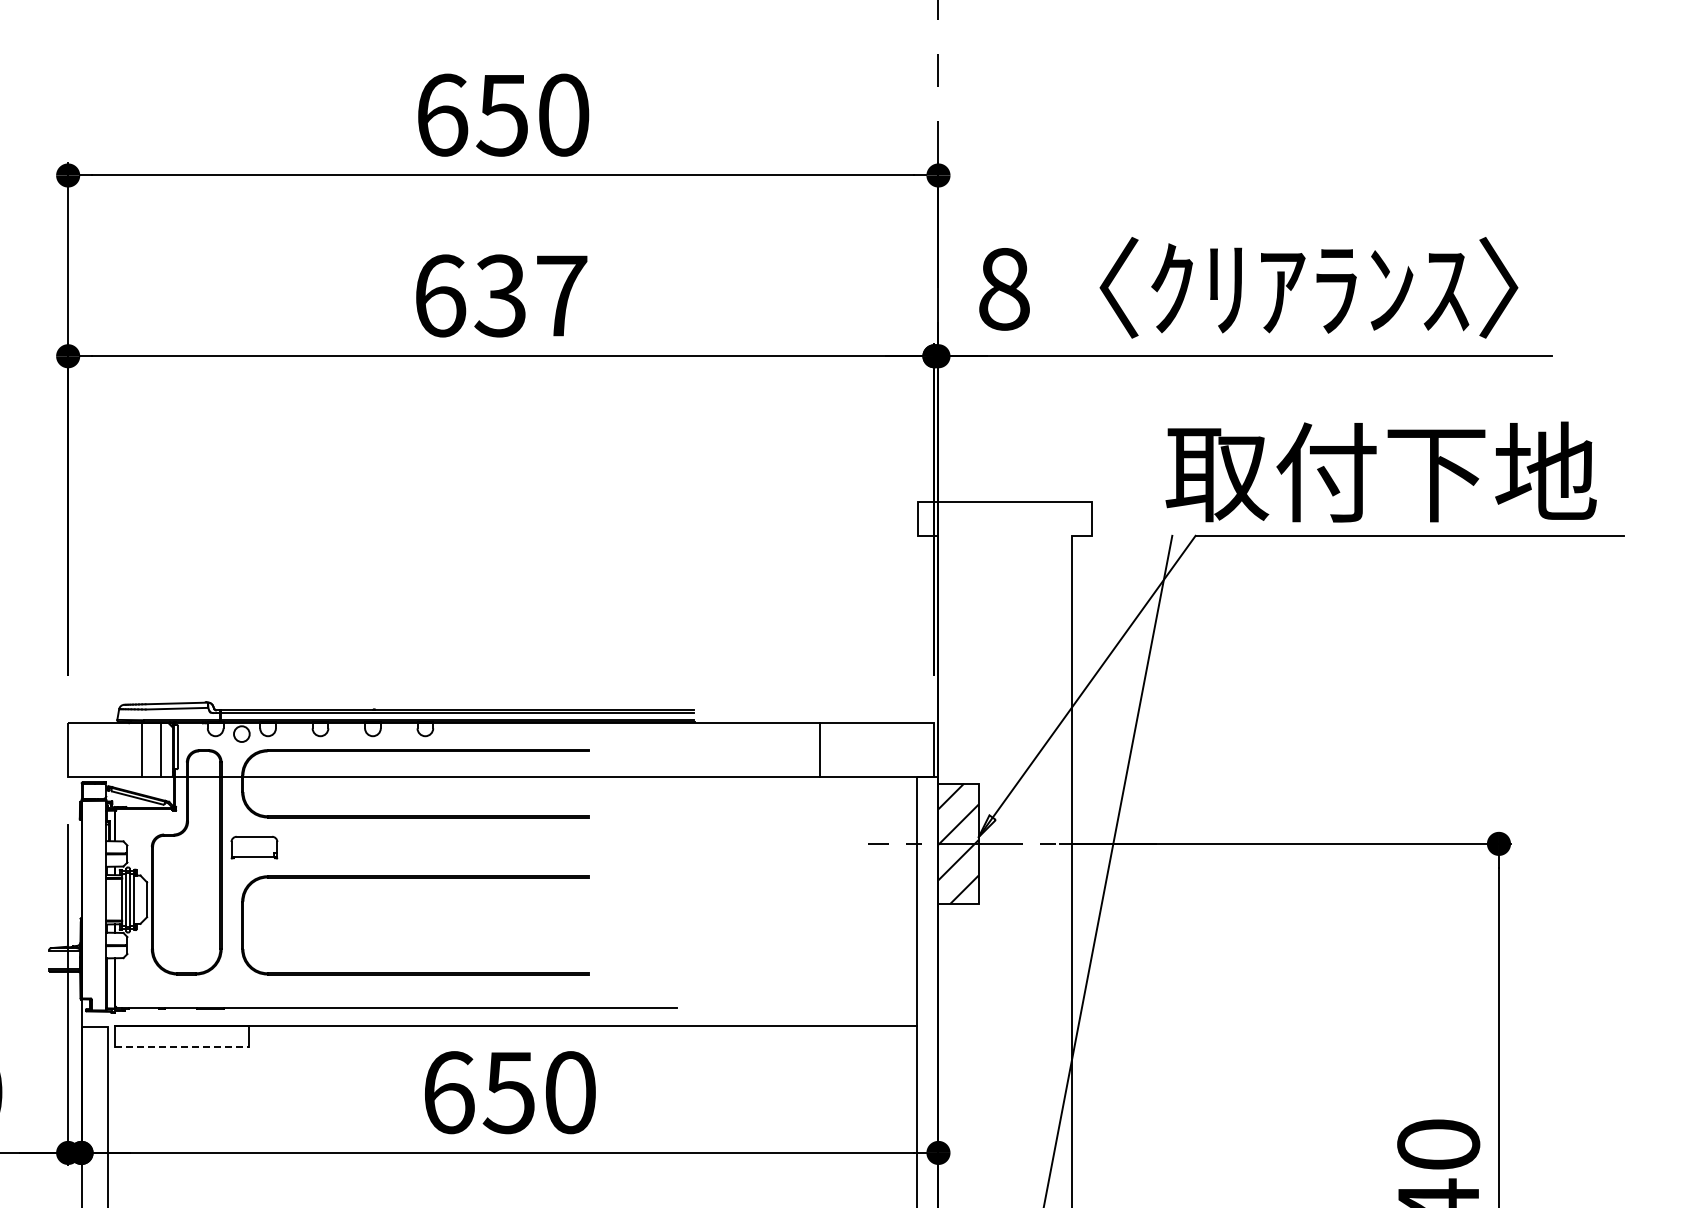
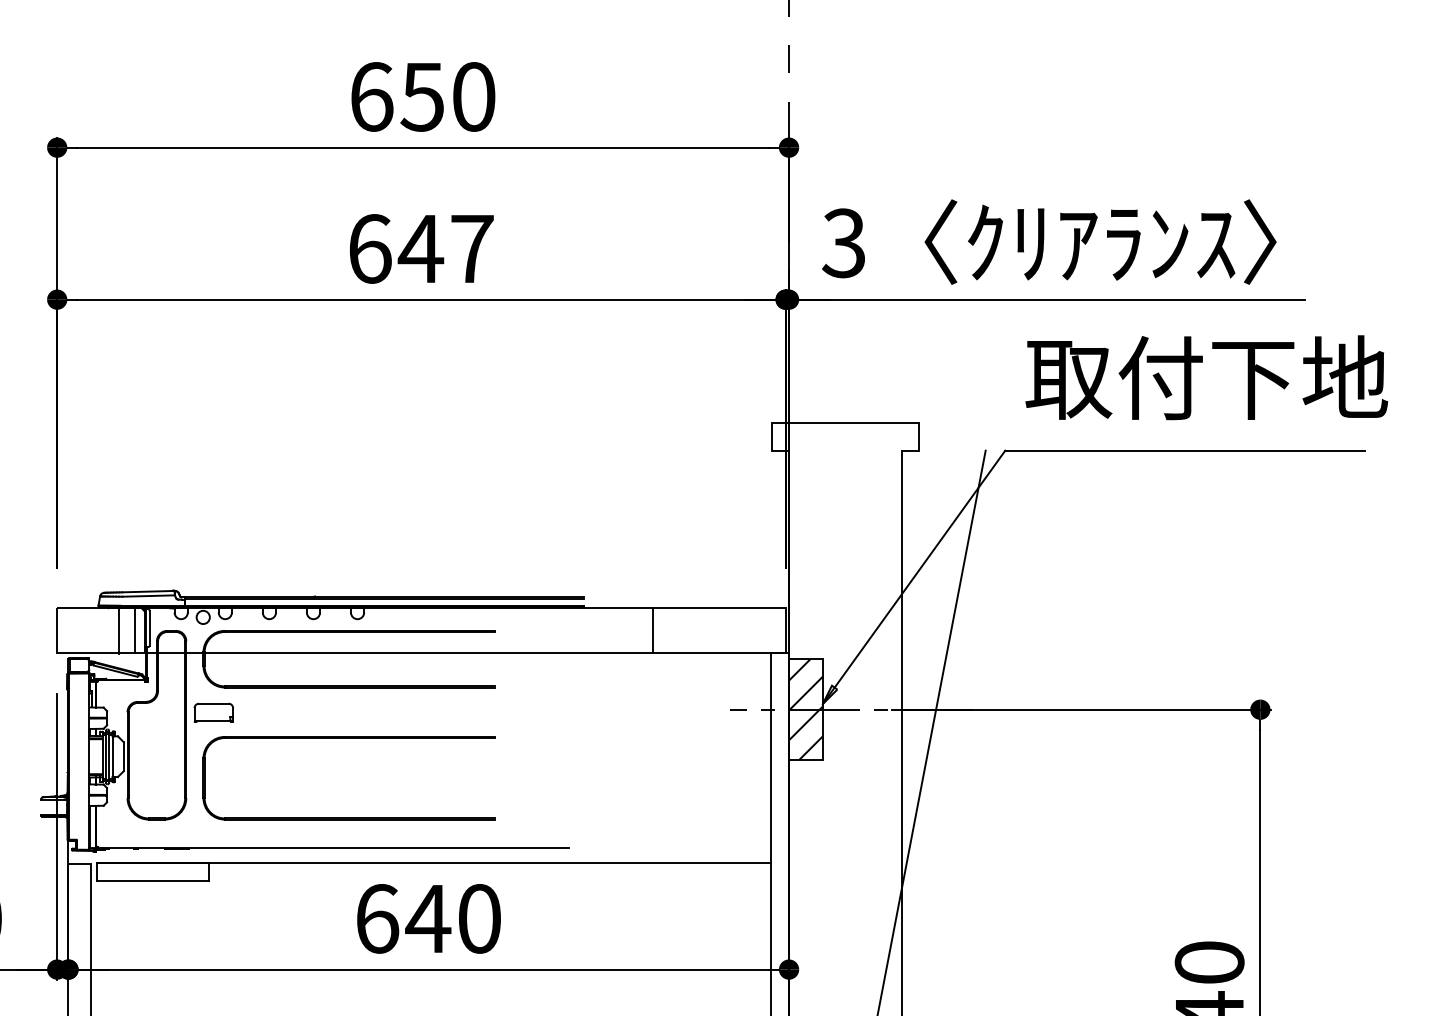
text: (1003, 288) -> (843, 242), 8 -> 3
text: (500, 295) -> (420, 248), 637 -> 647
text: (1380, 471) -> (1206, 377), moved
line: (820, 749) -> (652, 630), moved
line: (181, 1047) -> (152, 880), dashed -> solid
text: (508, 1093) -> (427, 919), 650 -> 640

